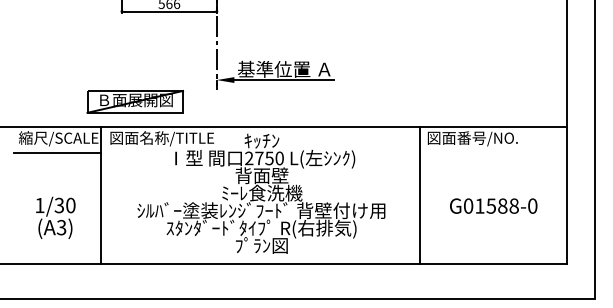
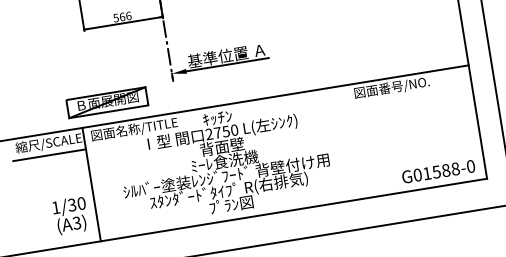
line: (419, 194) -> (355, 141), removed
text: (493, 205) -> (438, 171), moved
text: (55, 217) -> (70, 215), moved

